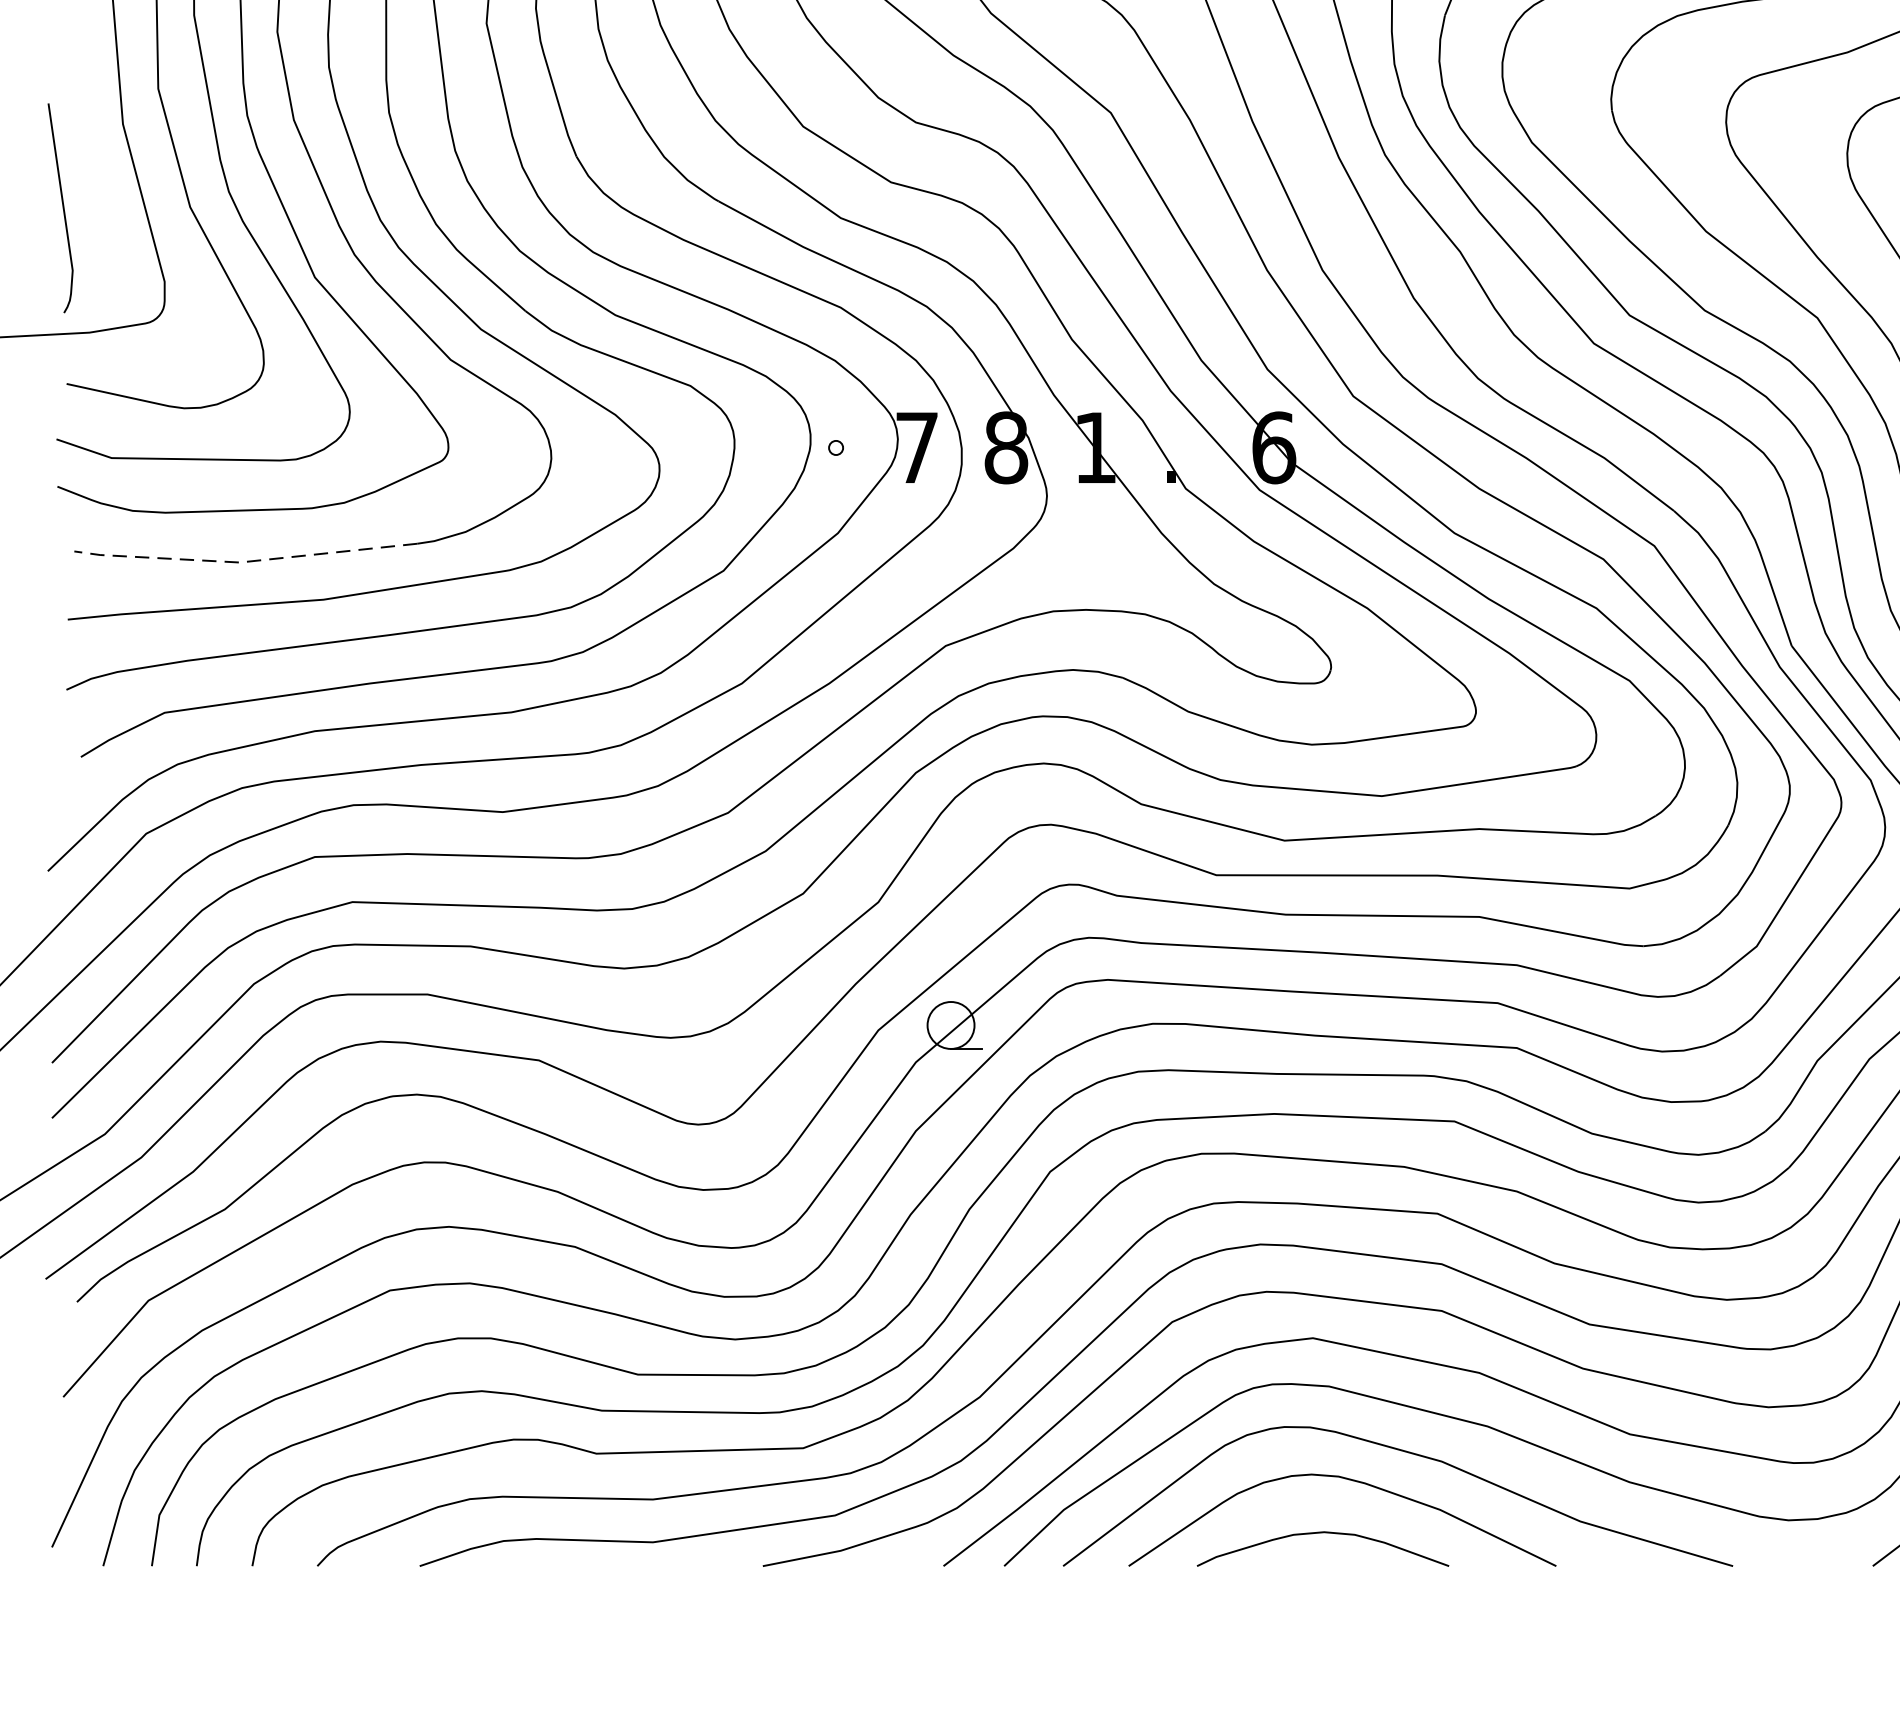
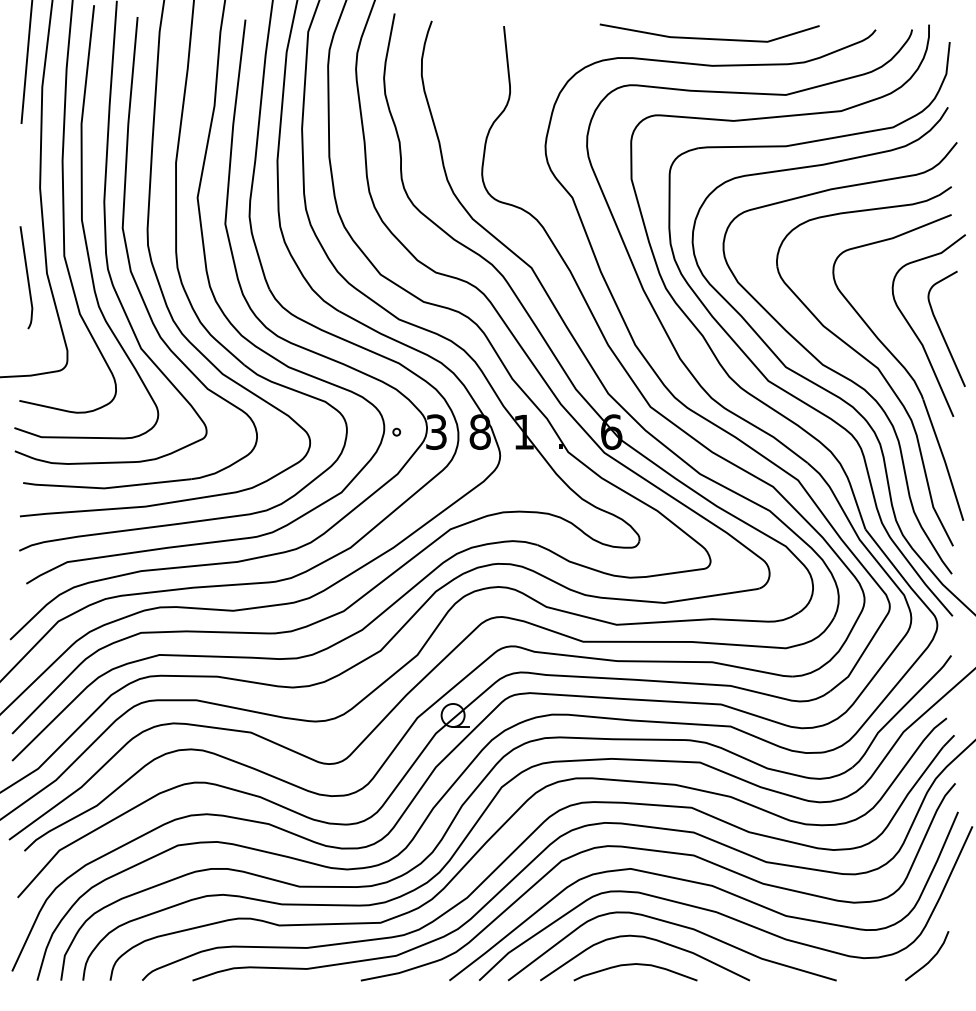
curve: (60, 205) -> (26, 276), moved
text: (917, 448) -> (436, 432), 7 -> 3
line: (244, 562) -> (106, 488), dashed -> solid

